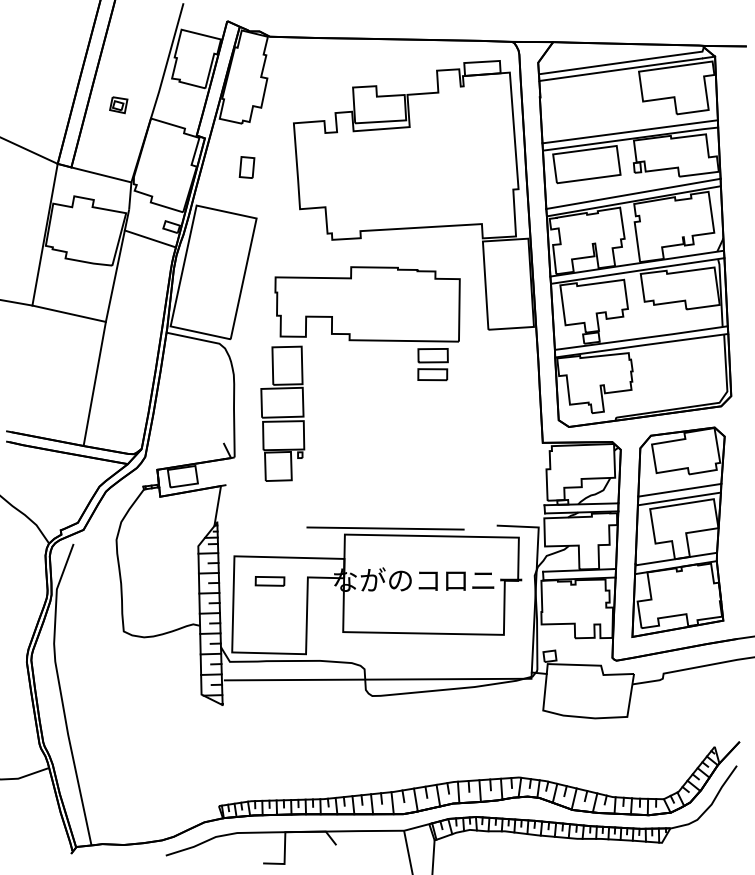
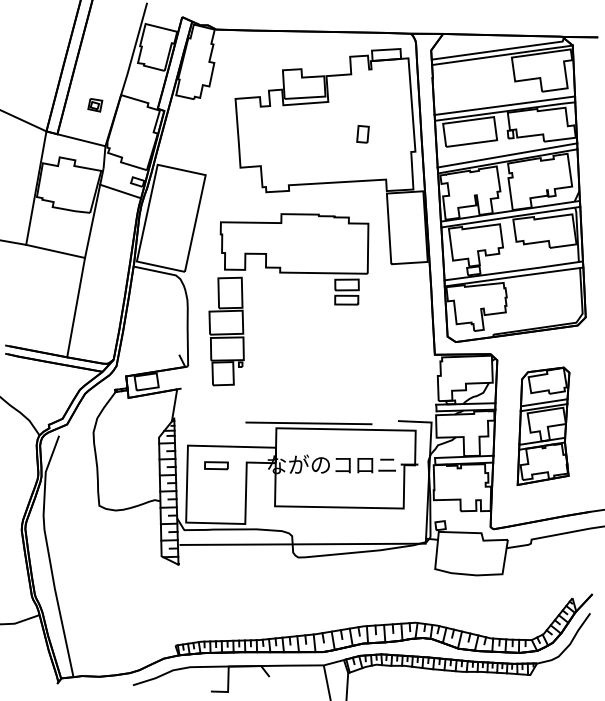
part: (118, 105) -> (95, 105), moved
part: (246, 167) -> (362, 134), moved
part: (678, 531) -> (543, 425), size x0.7

